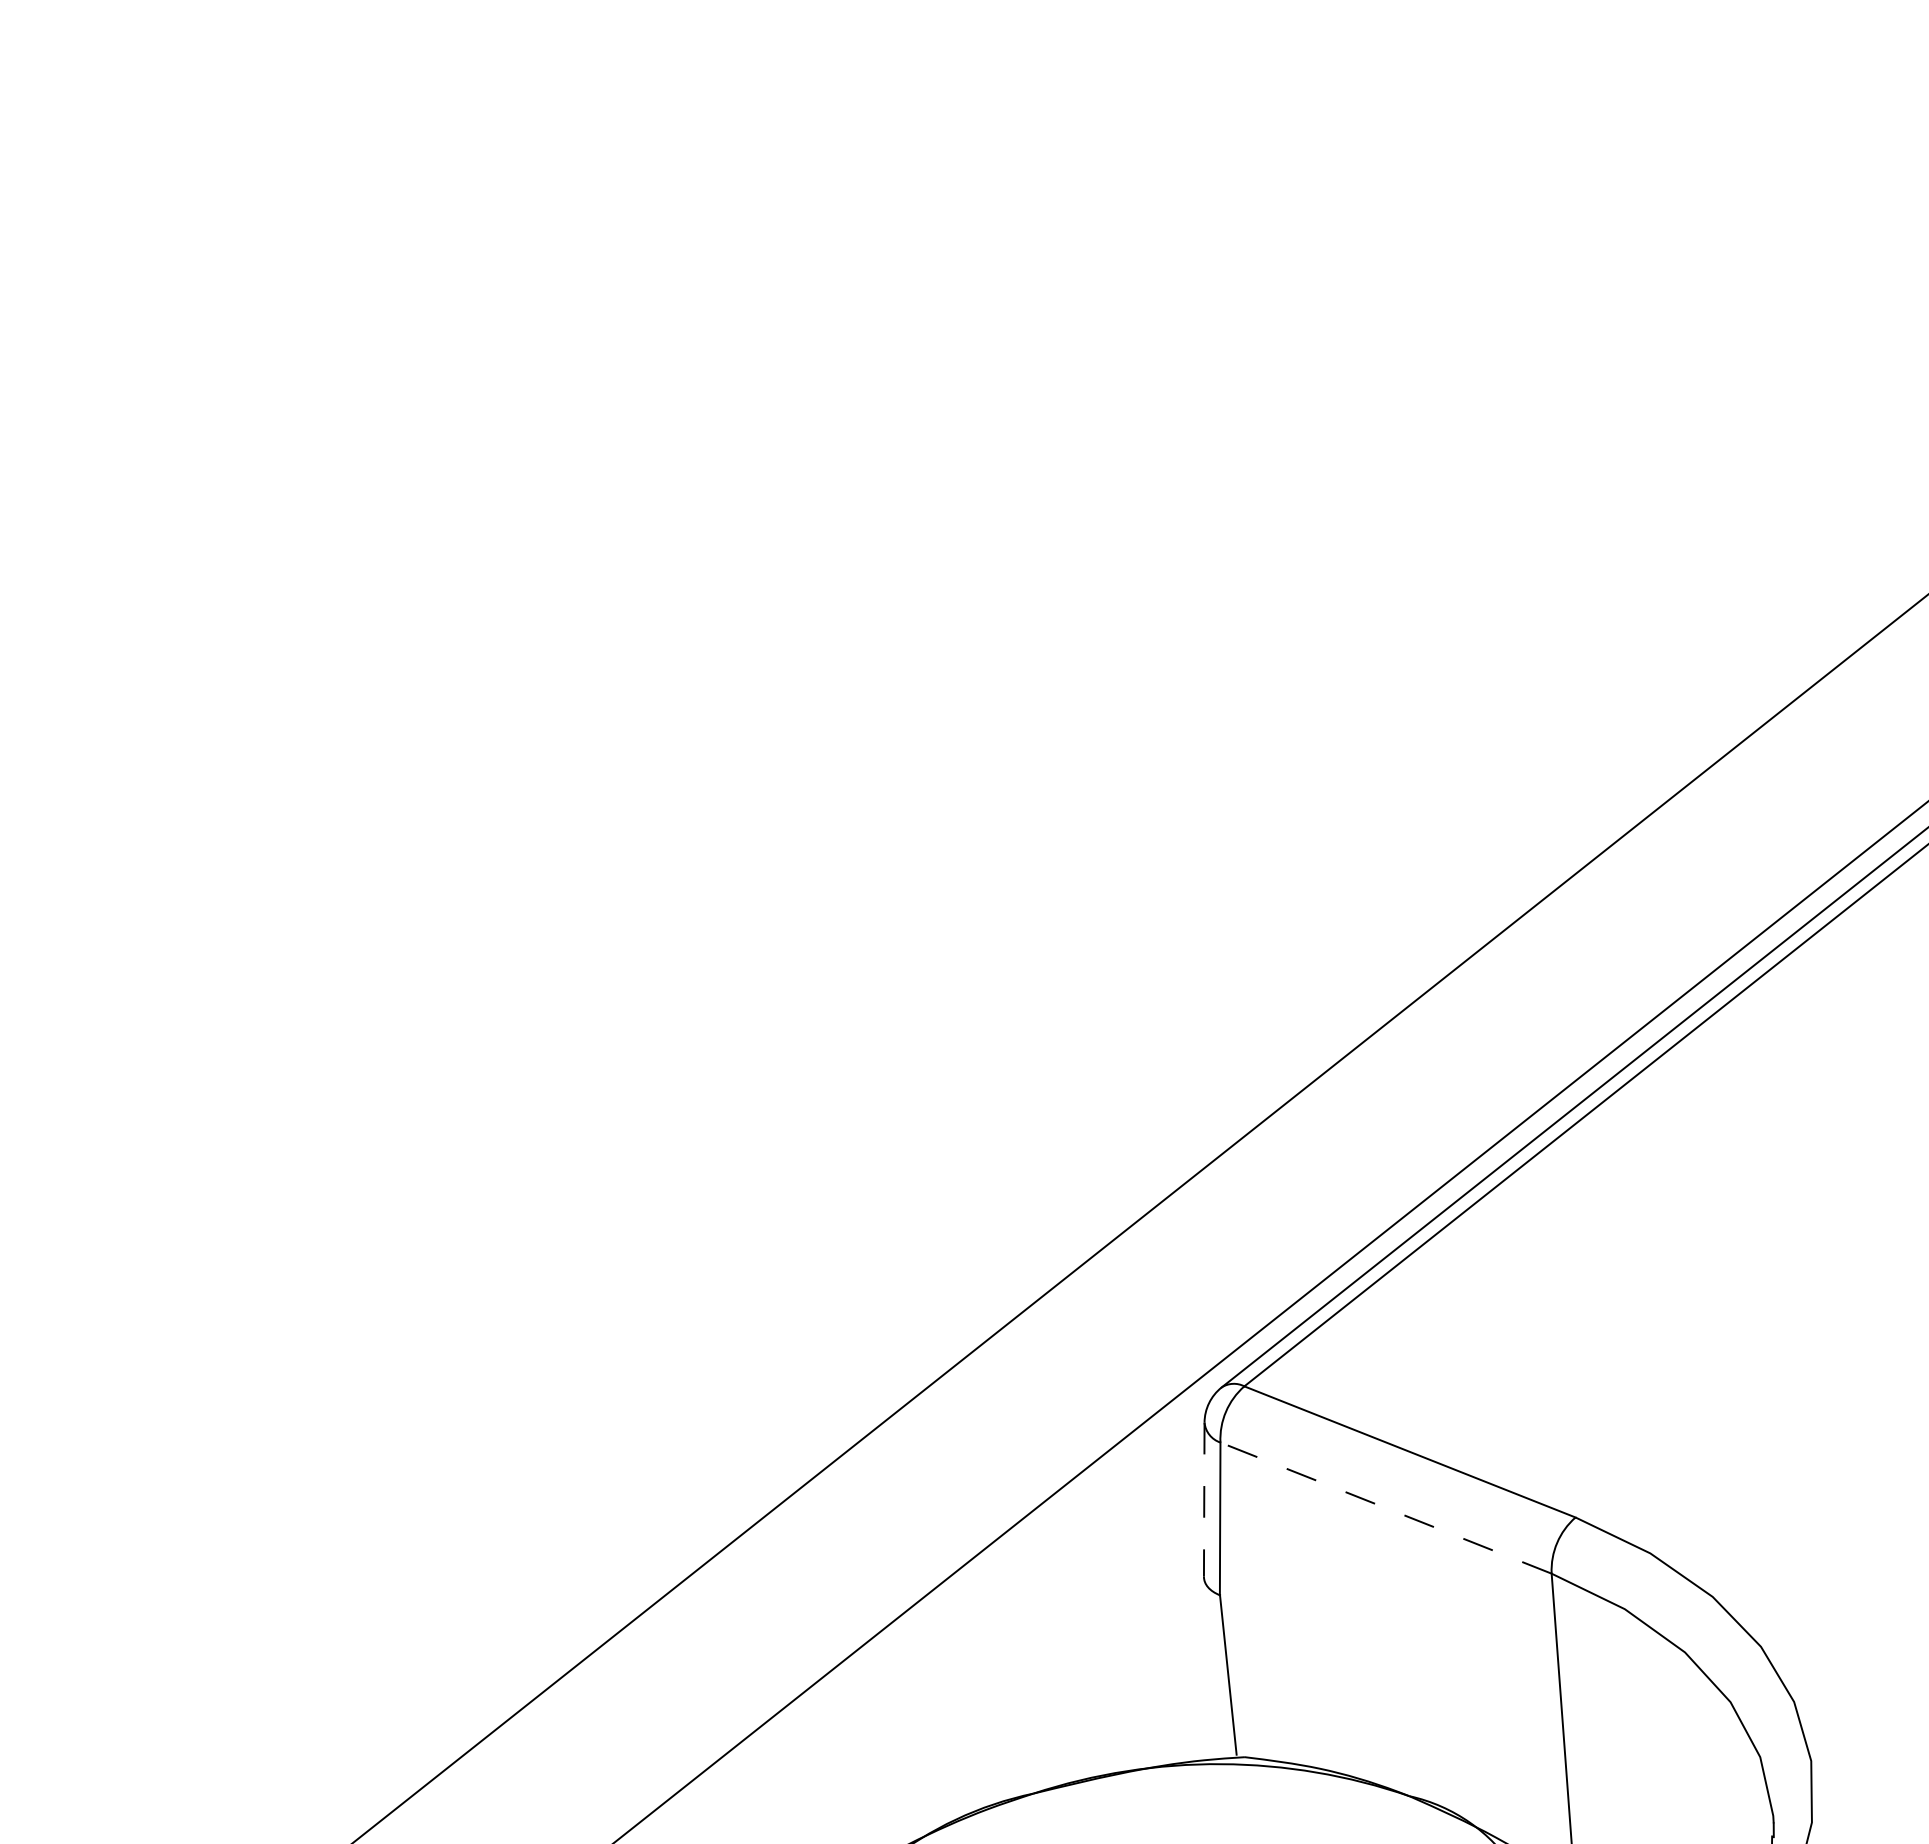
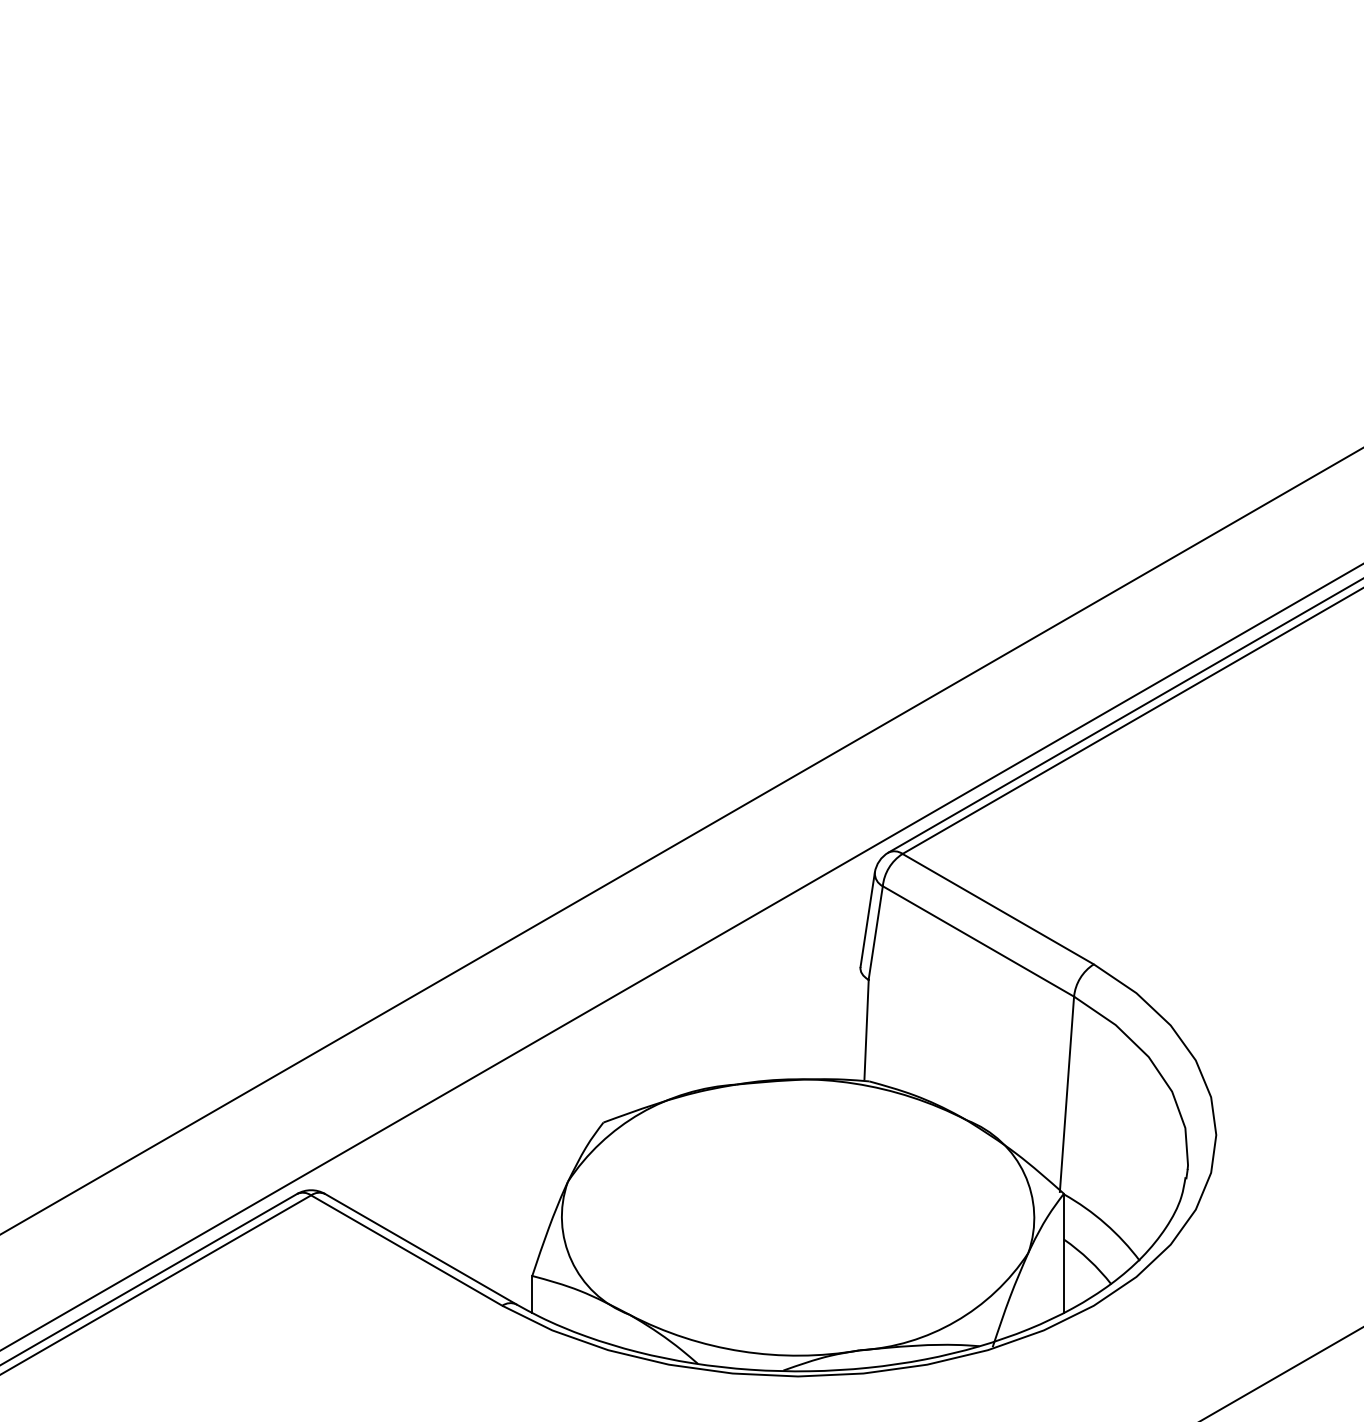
line: (1203, 1499) -> (867, 919), dashed -> solid
line: (1386, 1508) -> (978, 941), dashed -> solid

